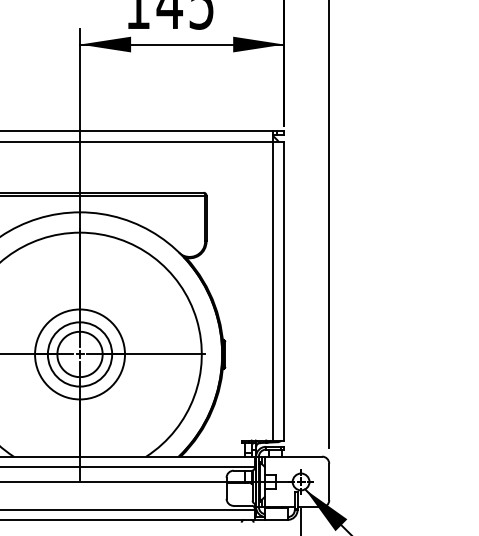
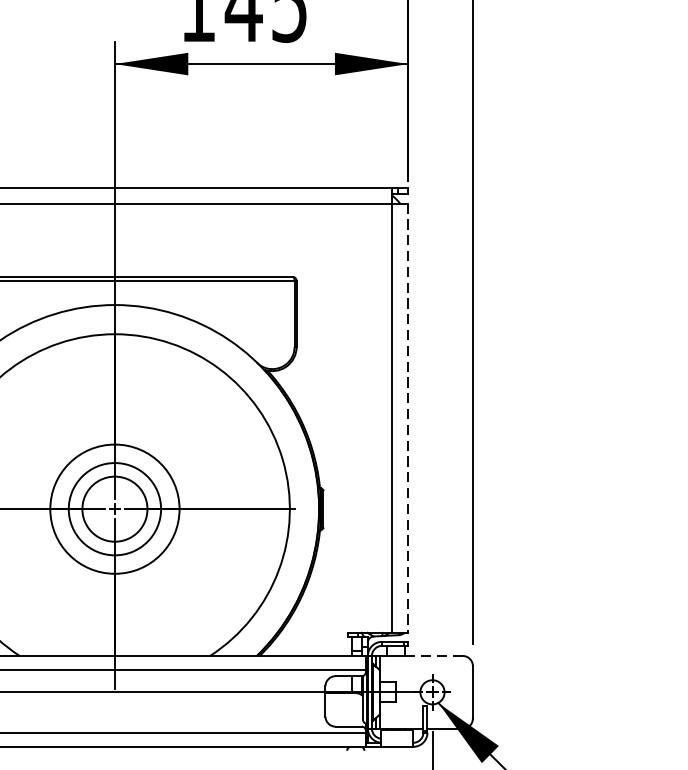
line: (284, 291) -> (408, 418), solid -> dashed
line: (301, 456) -> (433, 655), solid -> dashed

